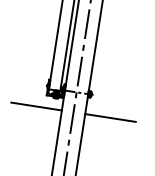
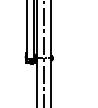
line: (35, 106) -> (20, 70), removed
line: (109, 117) -> (65, 70), removed

